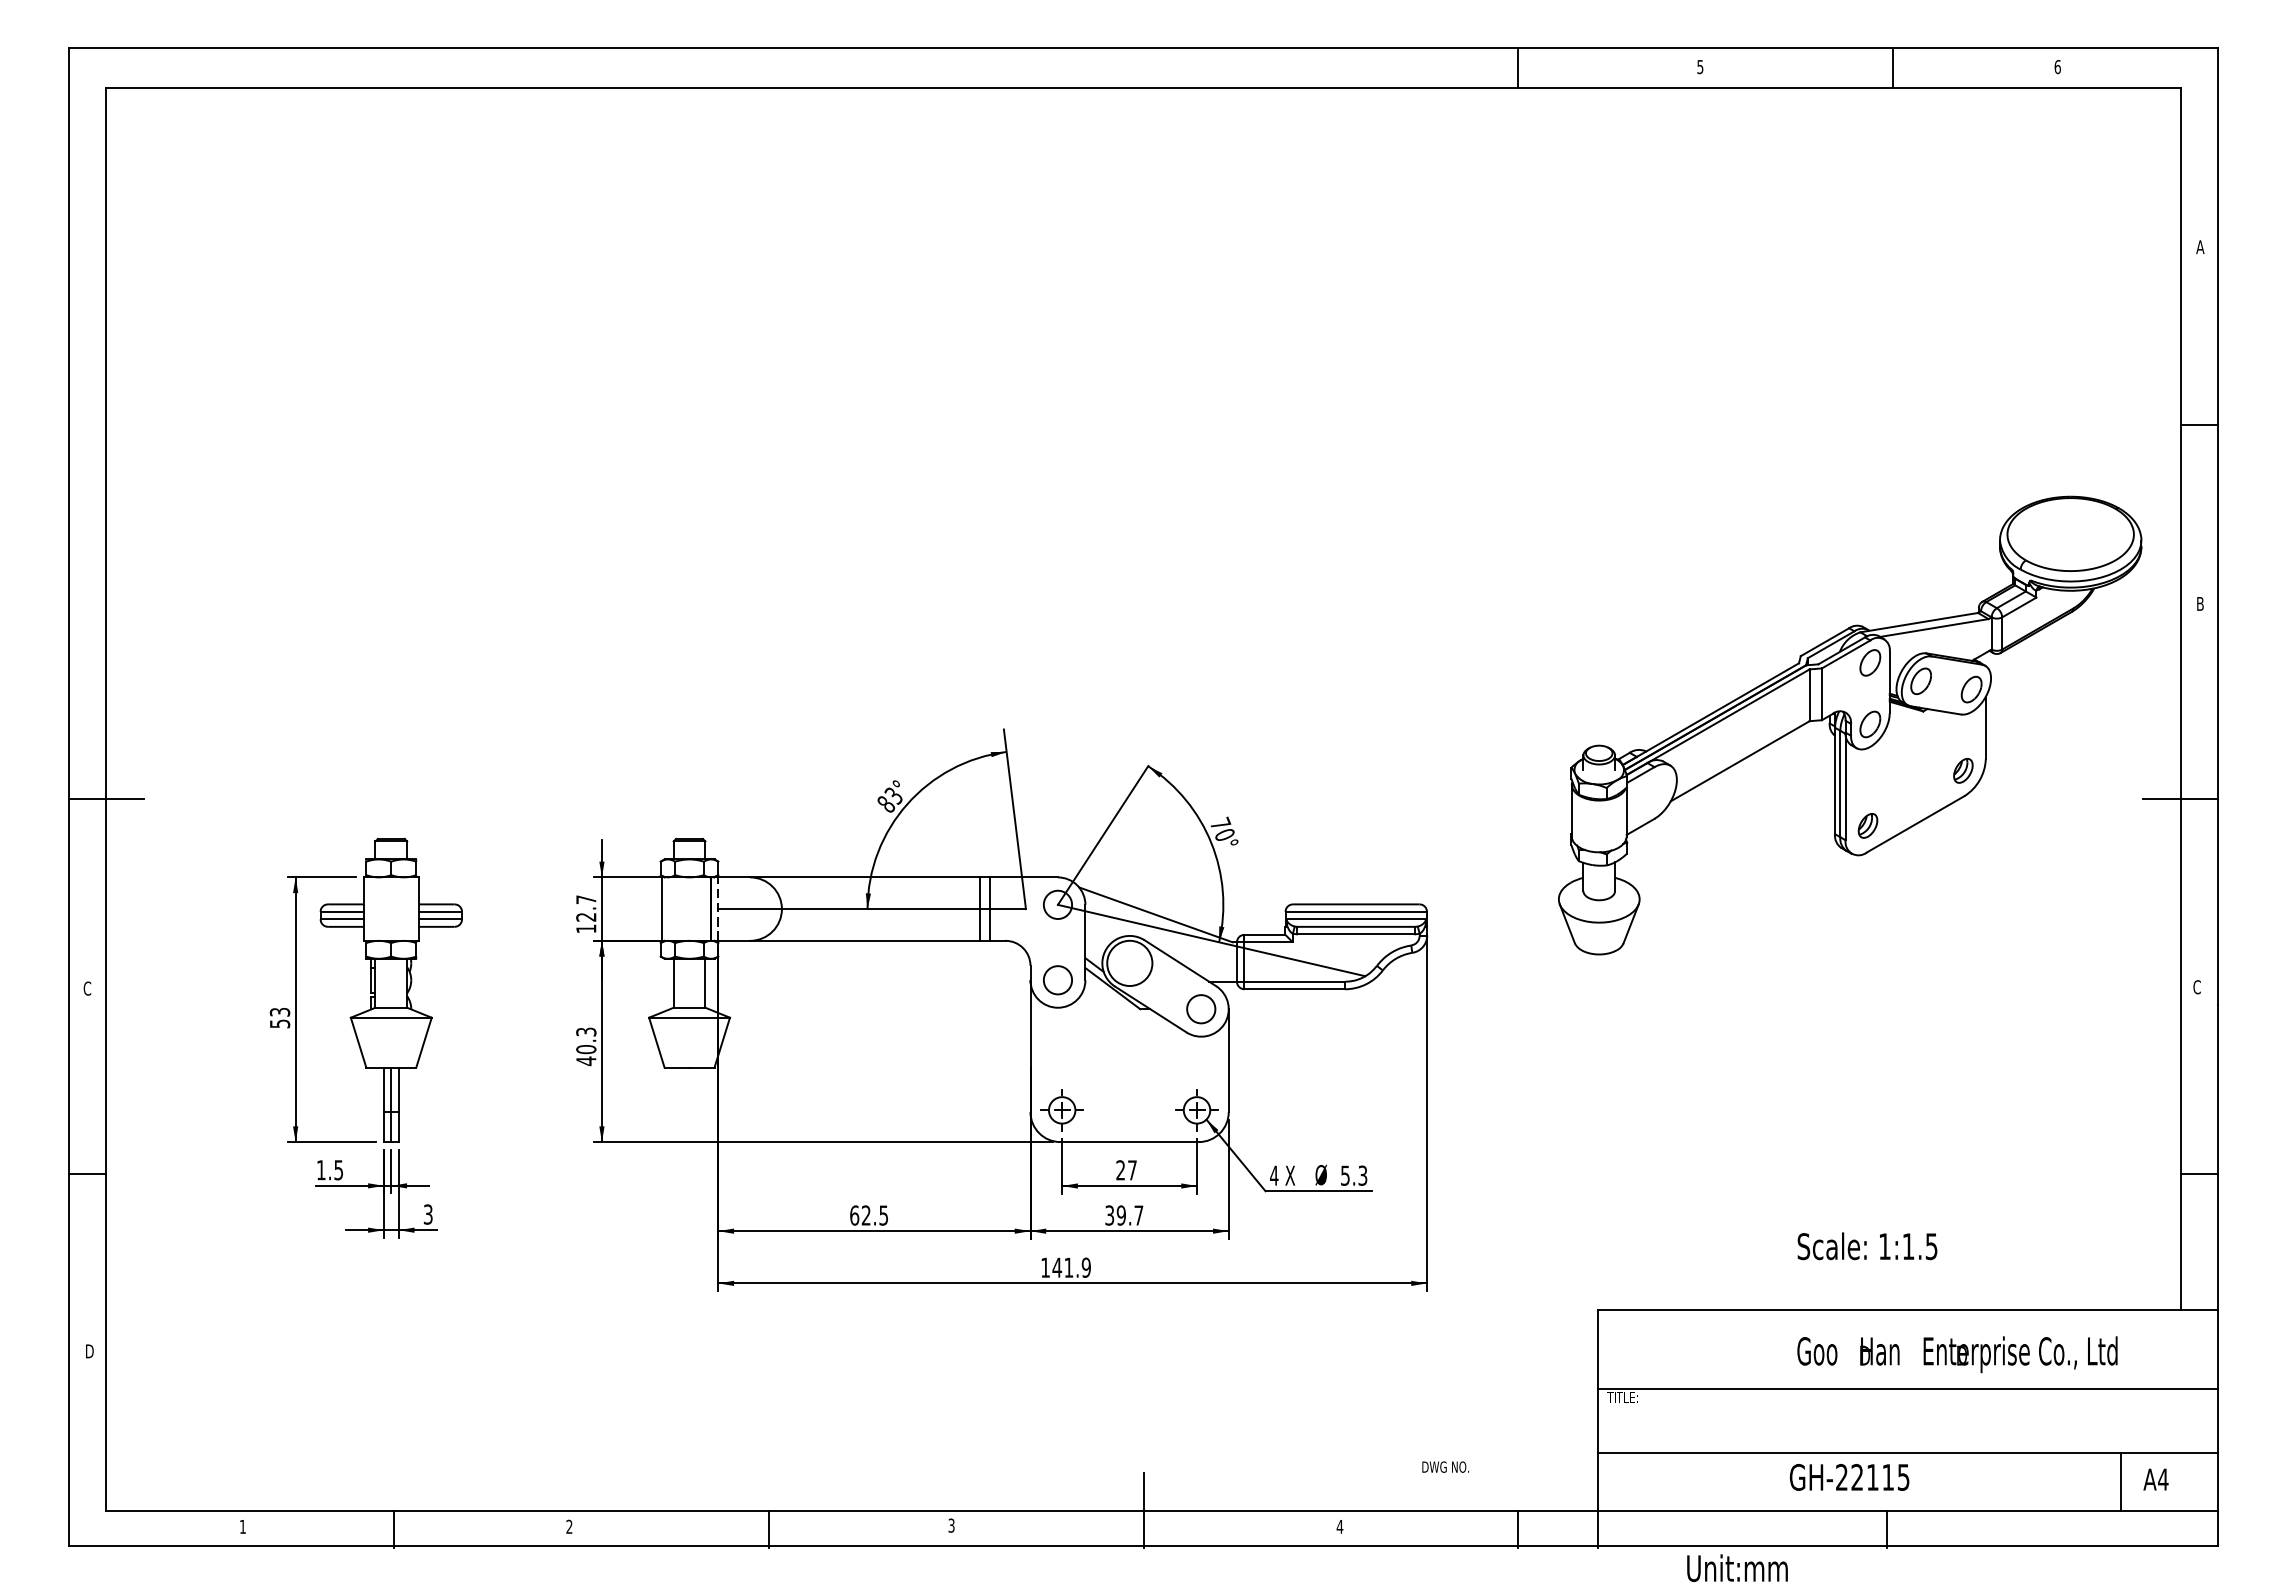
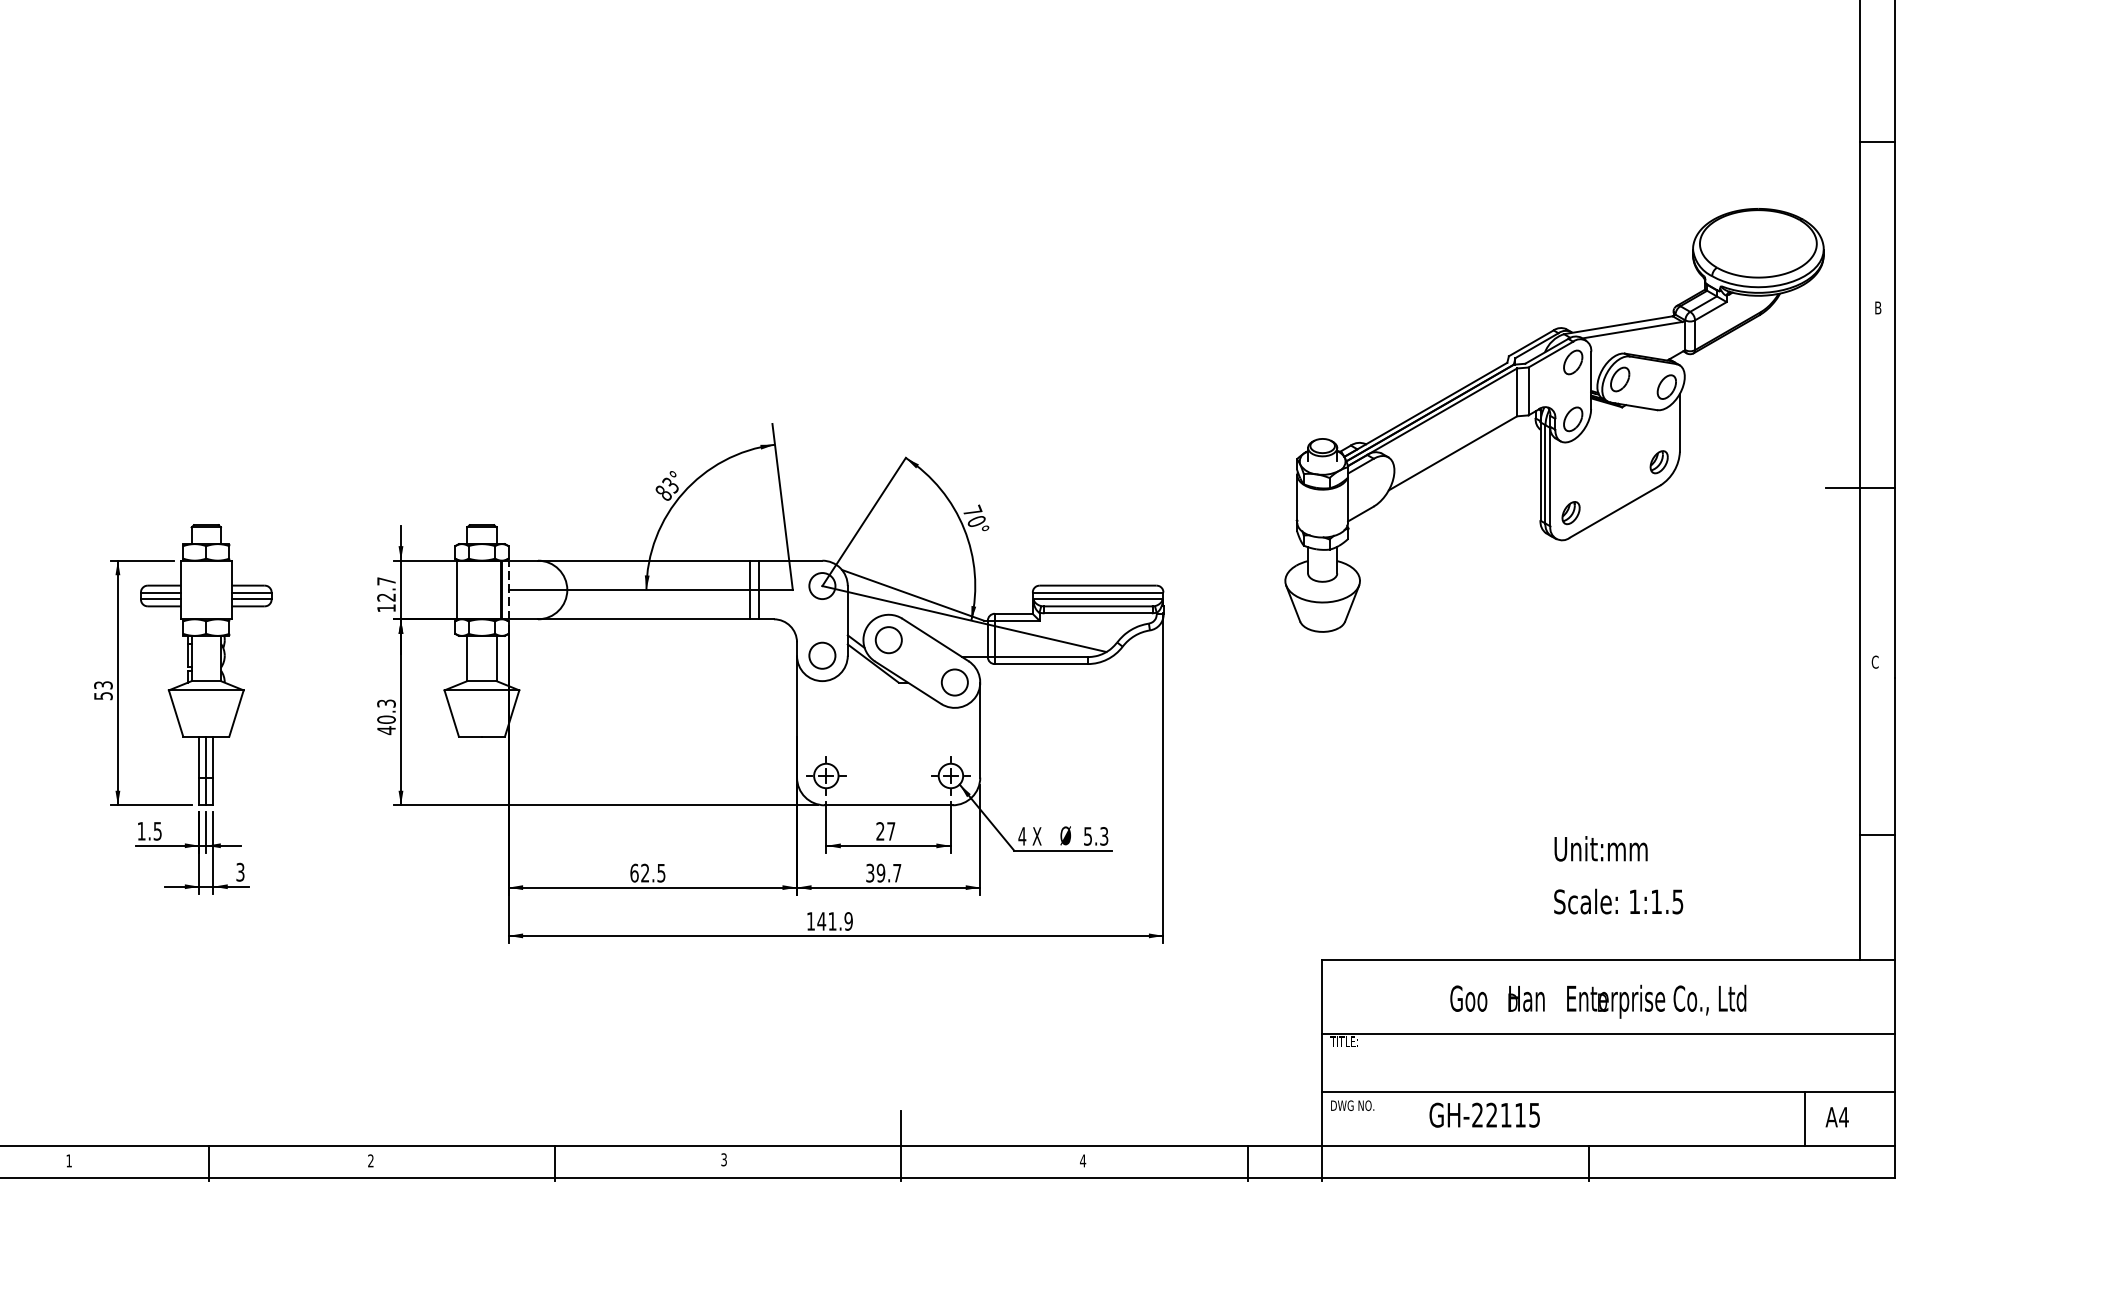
circle: (1129, 963) -> (888, 640), size x0.62
text: (1867, 1246) -> (1618, 901), moved
text: (1957, 1354) -> (1598, 1001), moved
text: (1445, 1466) -> (1352, 1105), moved
text: (1849, 1477) -> (1484, 1115), moved
text: (1737, 1567) -> (1601, 848), moved

